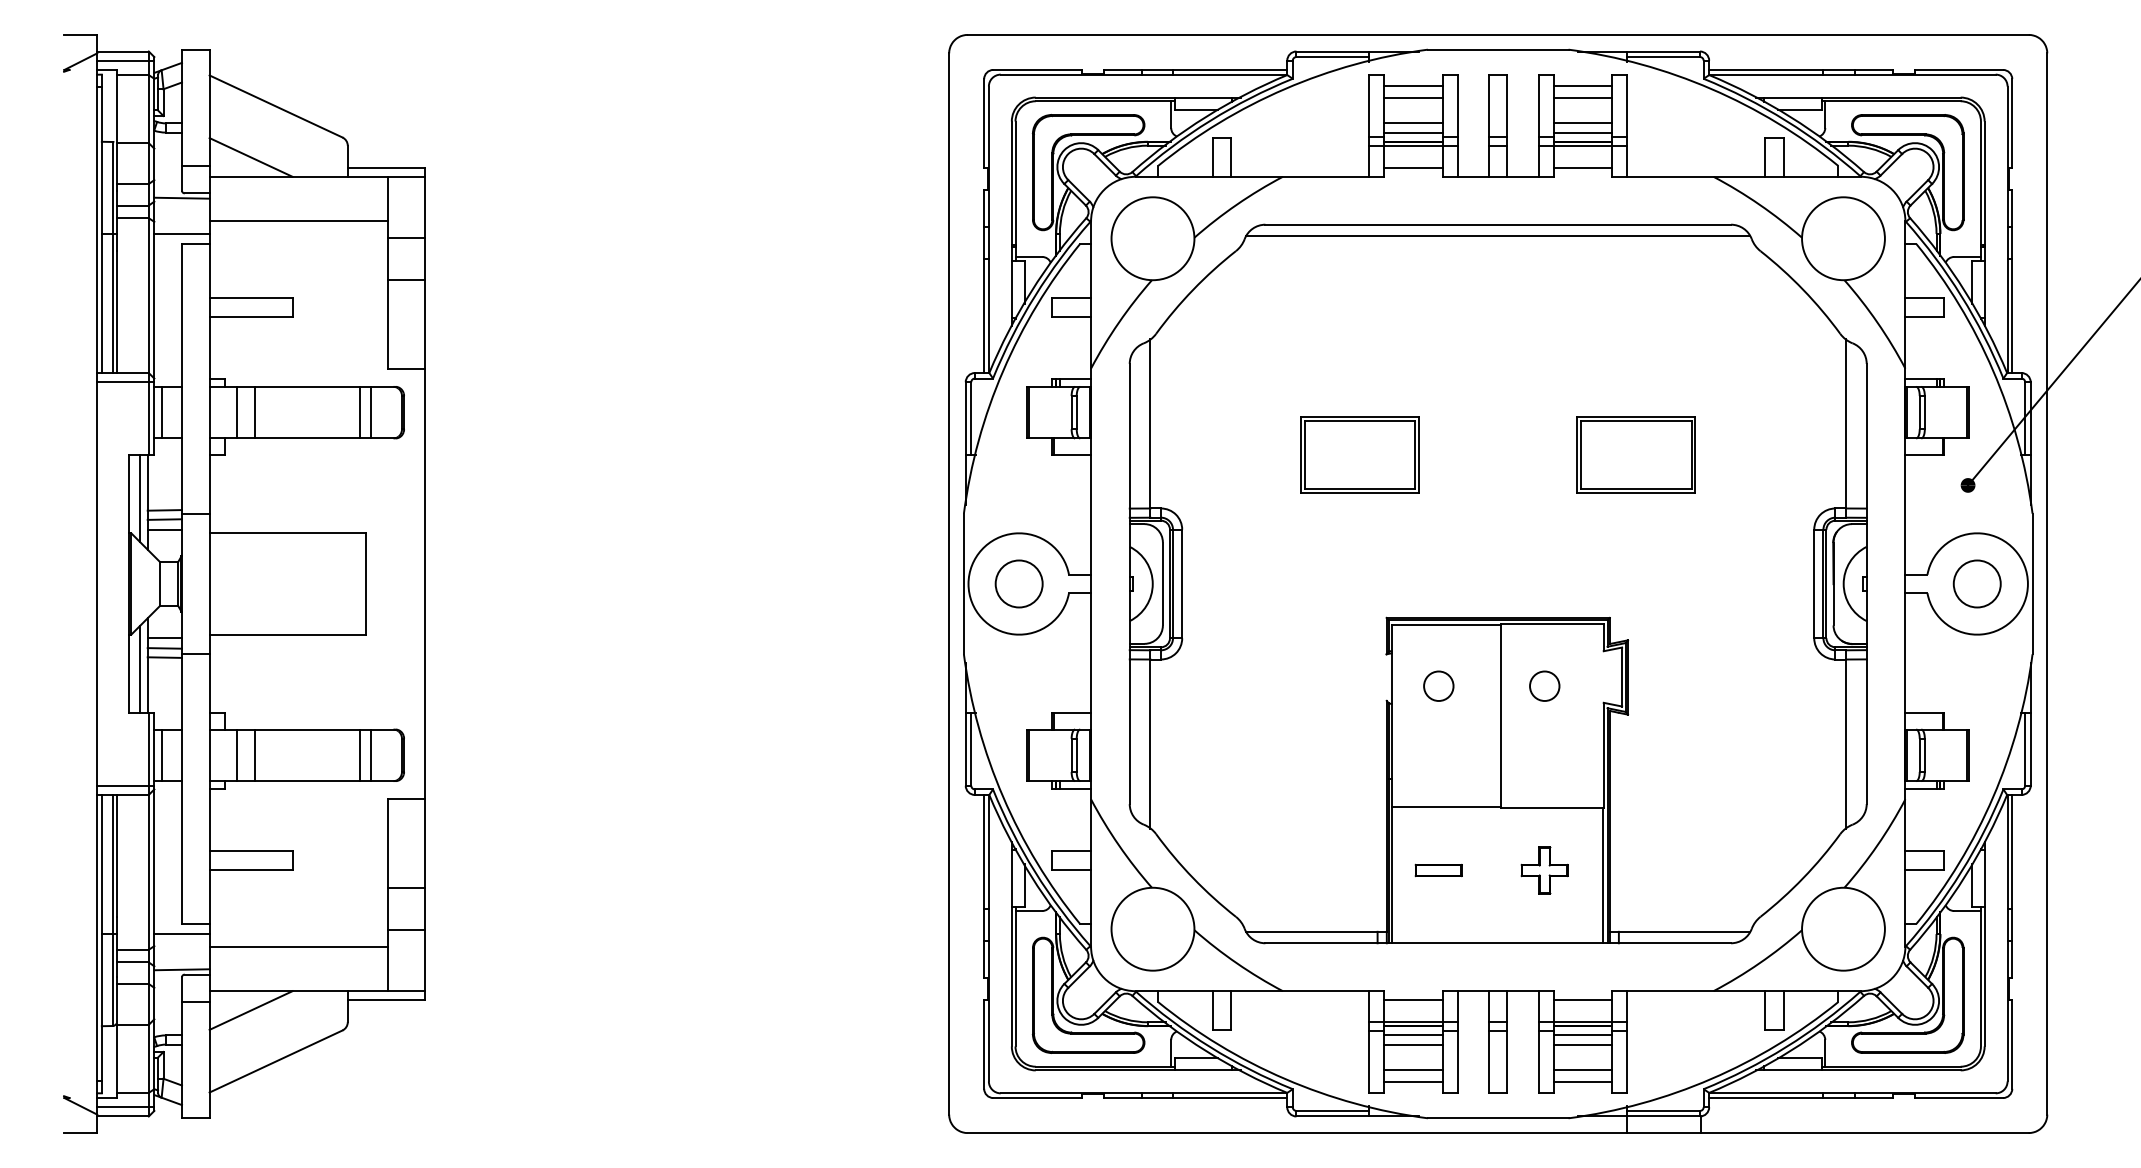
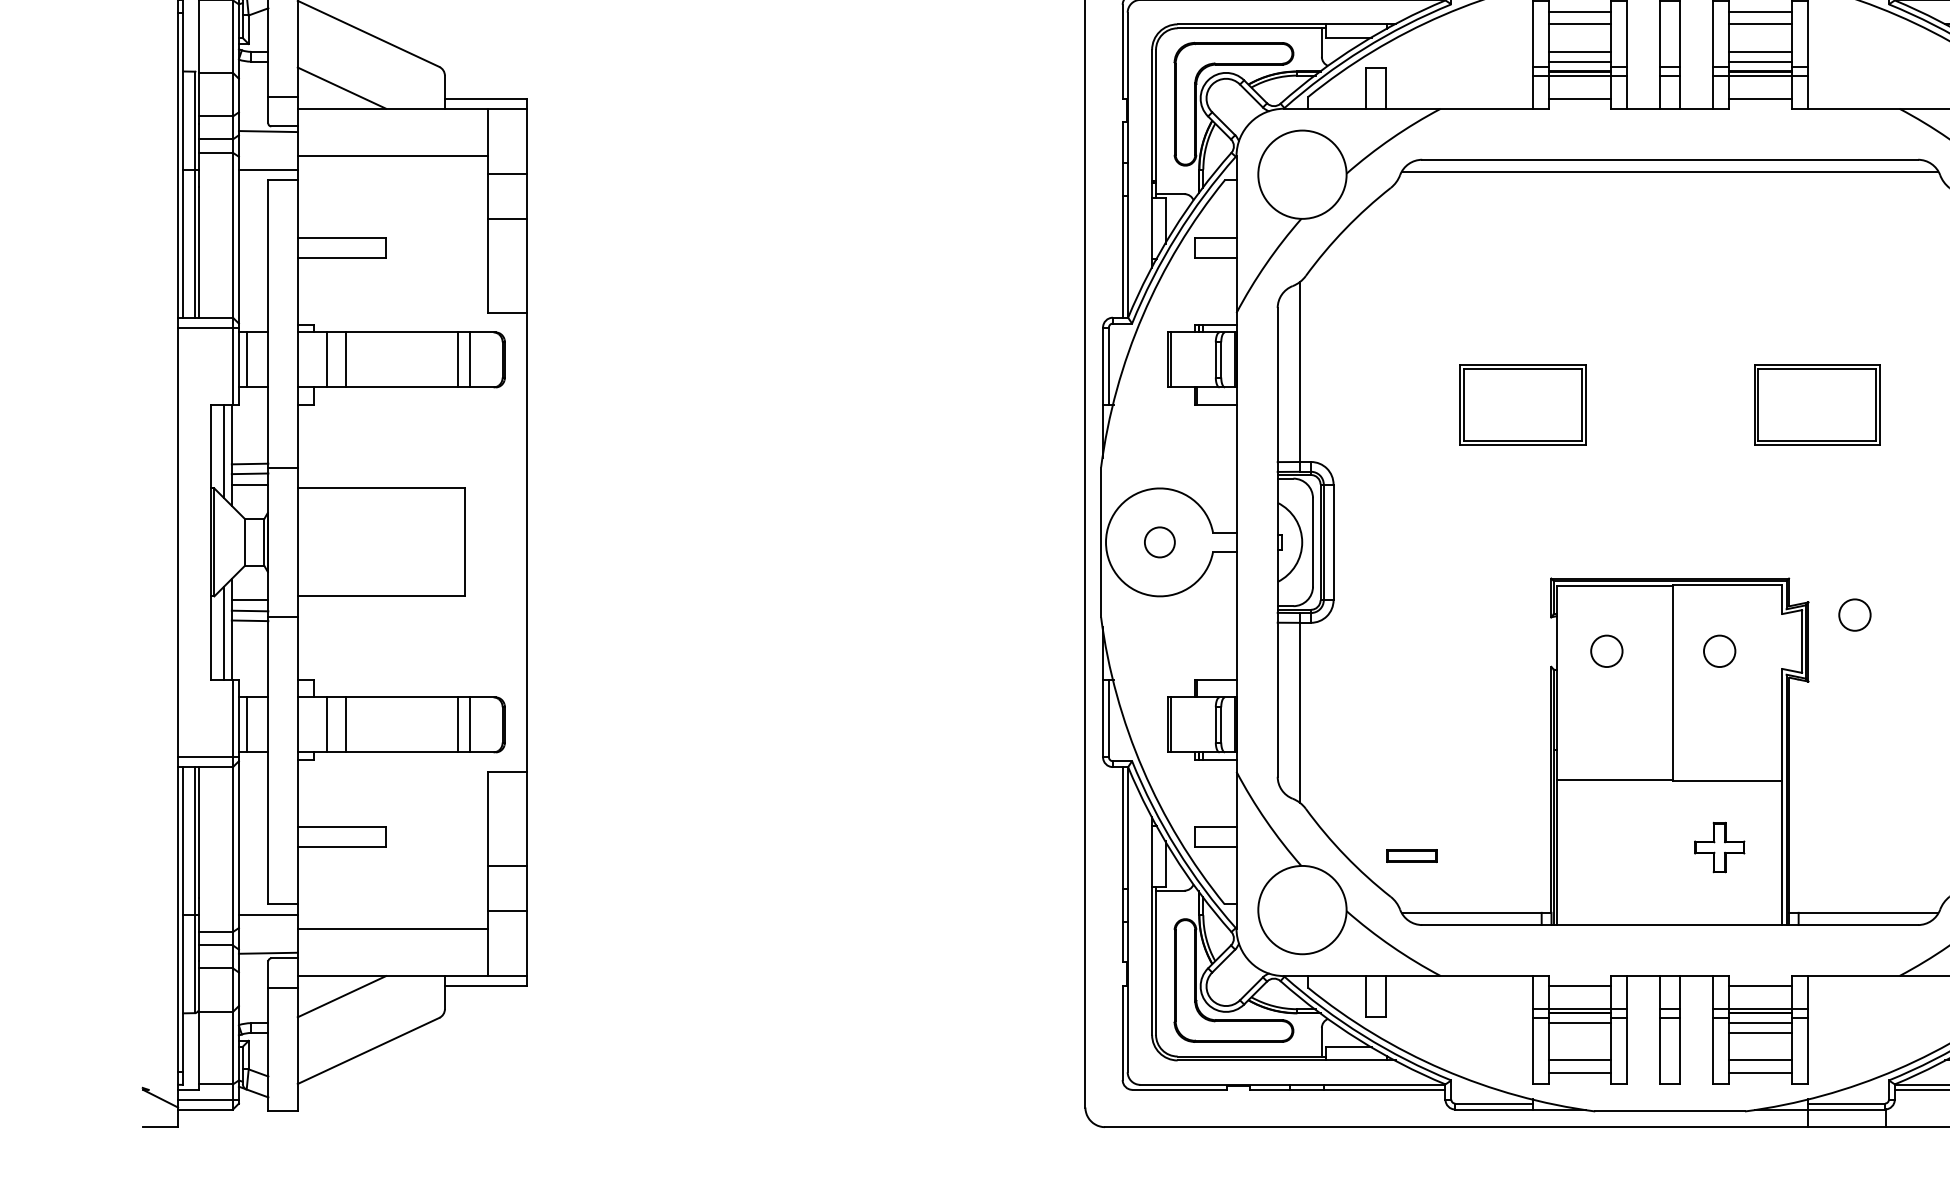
circle: (1018, 583) -> (1159, 541), size x0.6
circle: (1671, 651) -> (1854, 614), added
part: (1438, 870) -> (1411, 856), moved
line: (1413, 1044) -> (1579, 1032), removed

